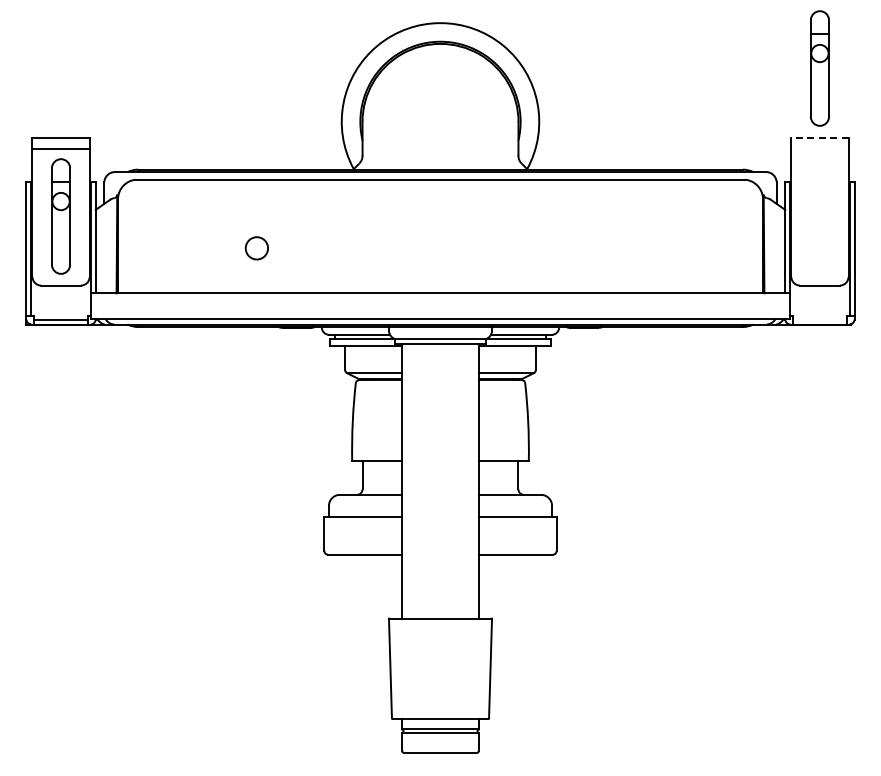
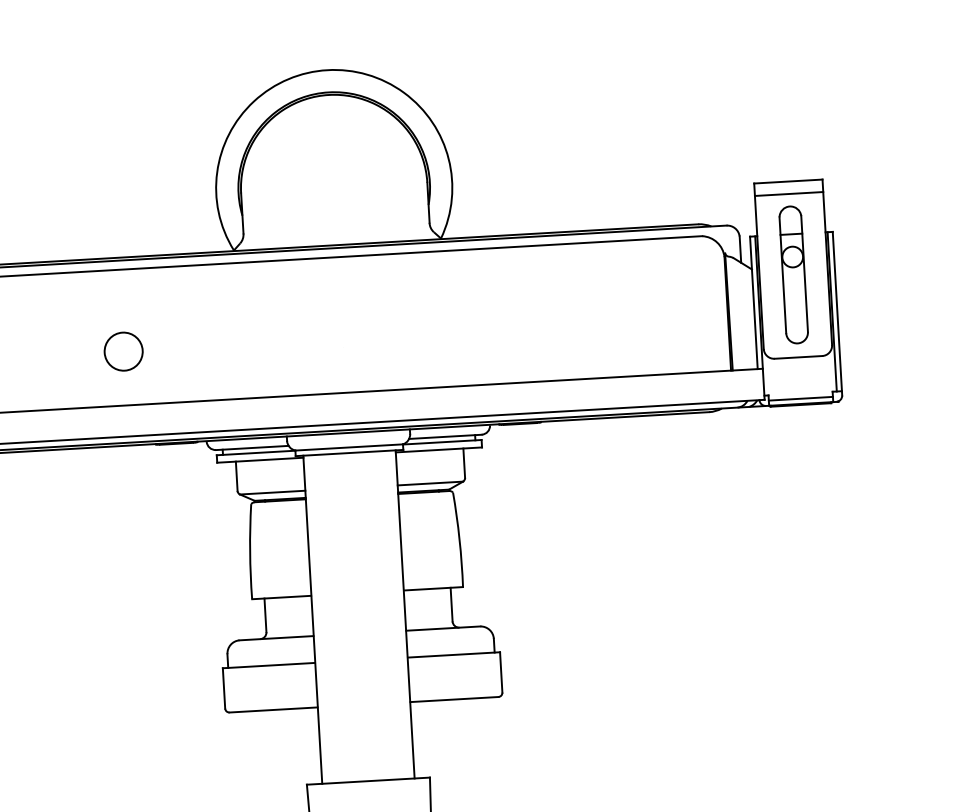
part: (819, 68) -> (793, 274), moved
line: (819, 138) -> (787, 181), dashed -> solid
line: (819, 148) -> (788, 193), added
circle: (256, 248) -> (123, 351), size x1.43
line: (819, 320) -> (800, 399), added

